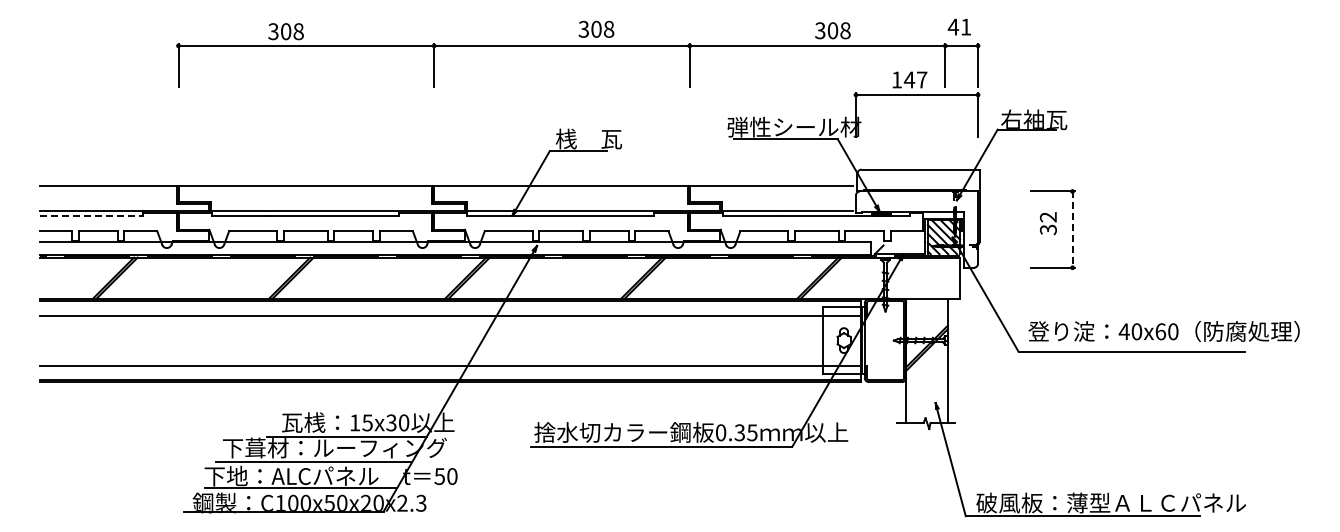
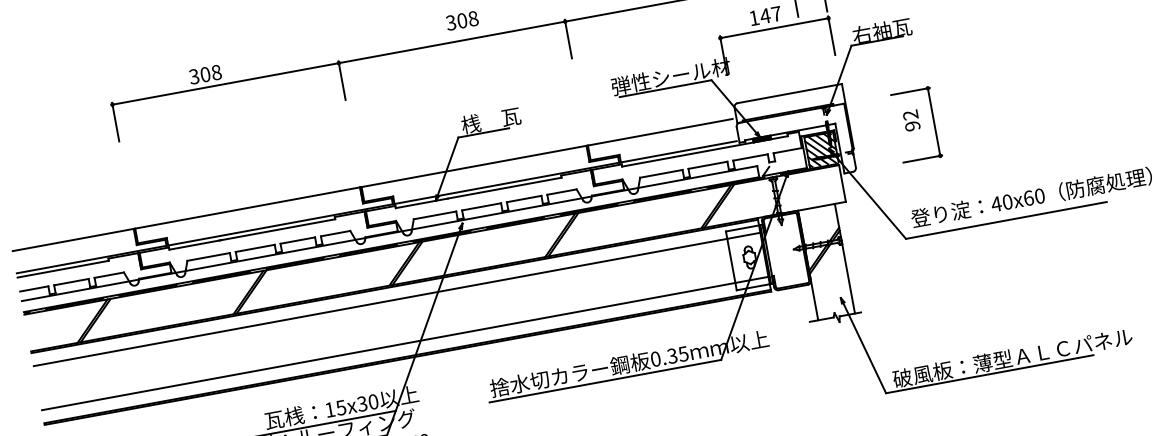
text: (596, 28) -> (462, 20), moved
line: (91, 215) -> (63, 269), dashed -> solid
text: (1048, 229) -> (912, 125), 32 -> 92
line: (1072, 230) -> (934, 122), dashed -> solid

